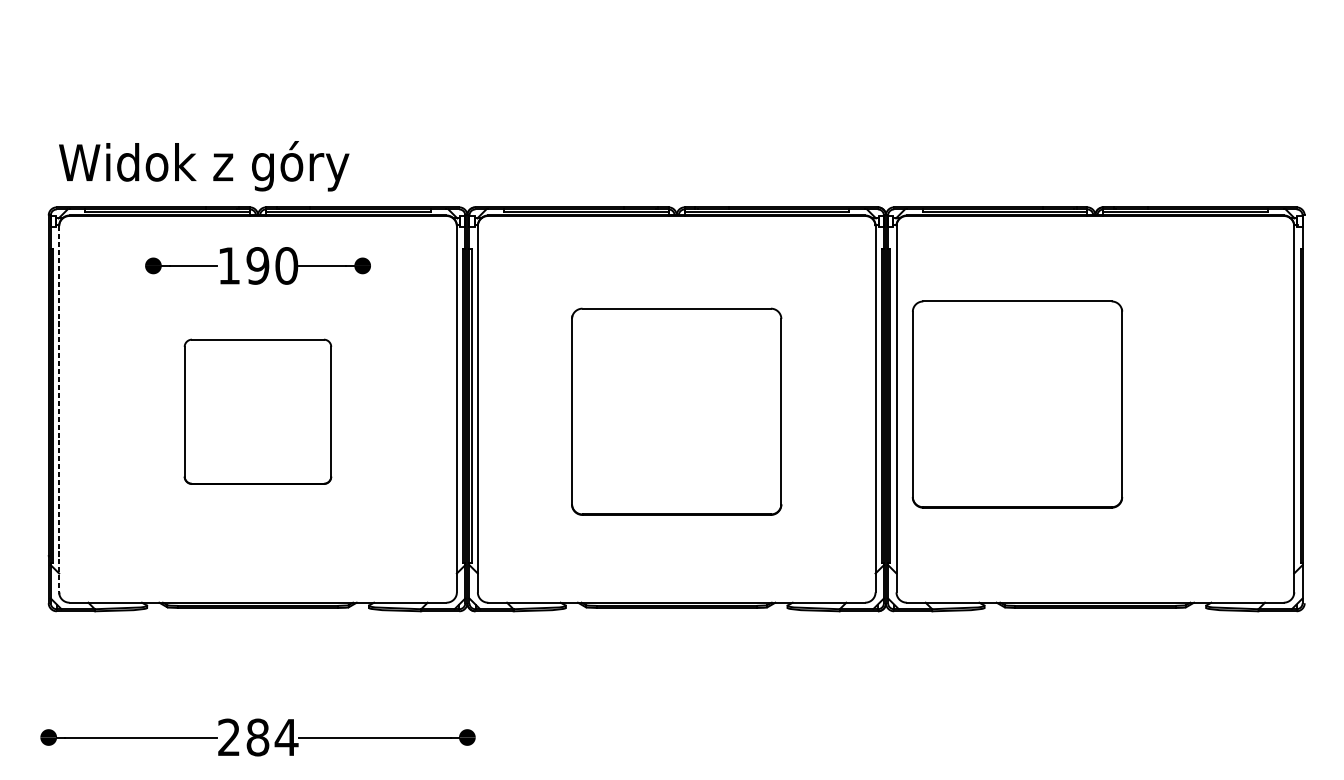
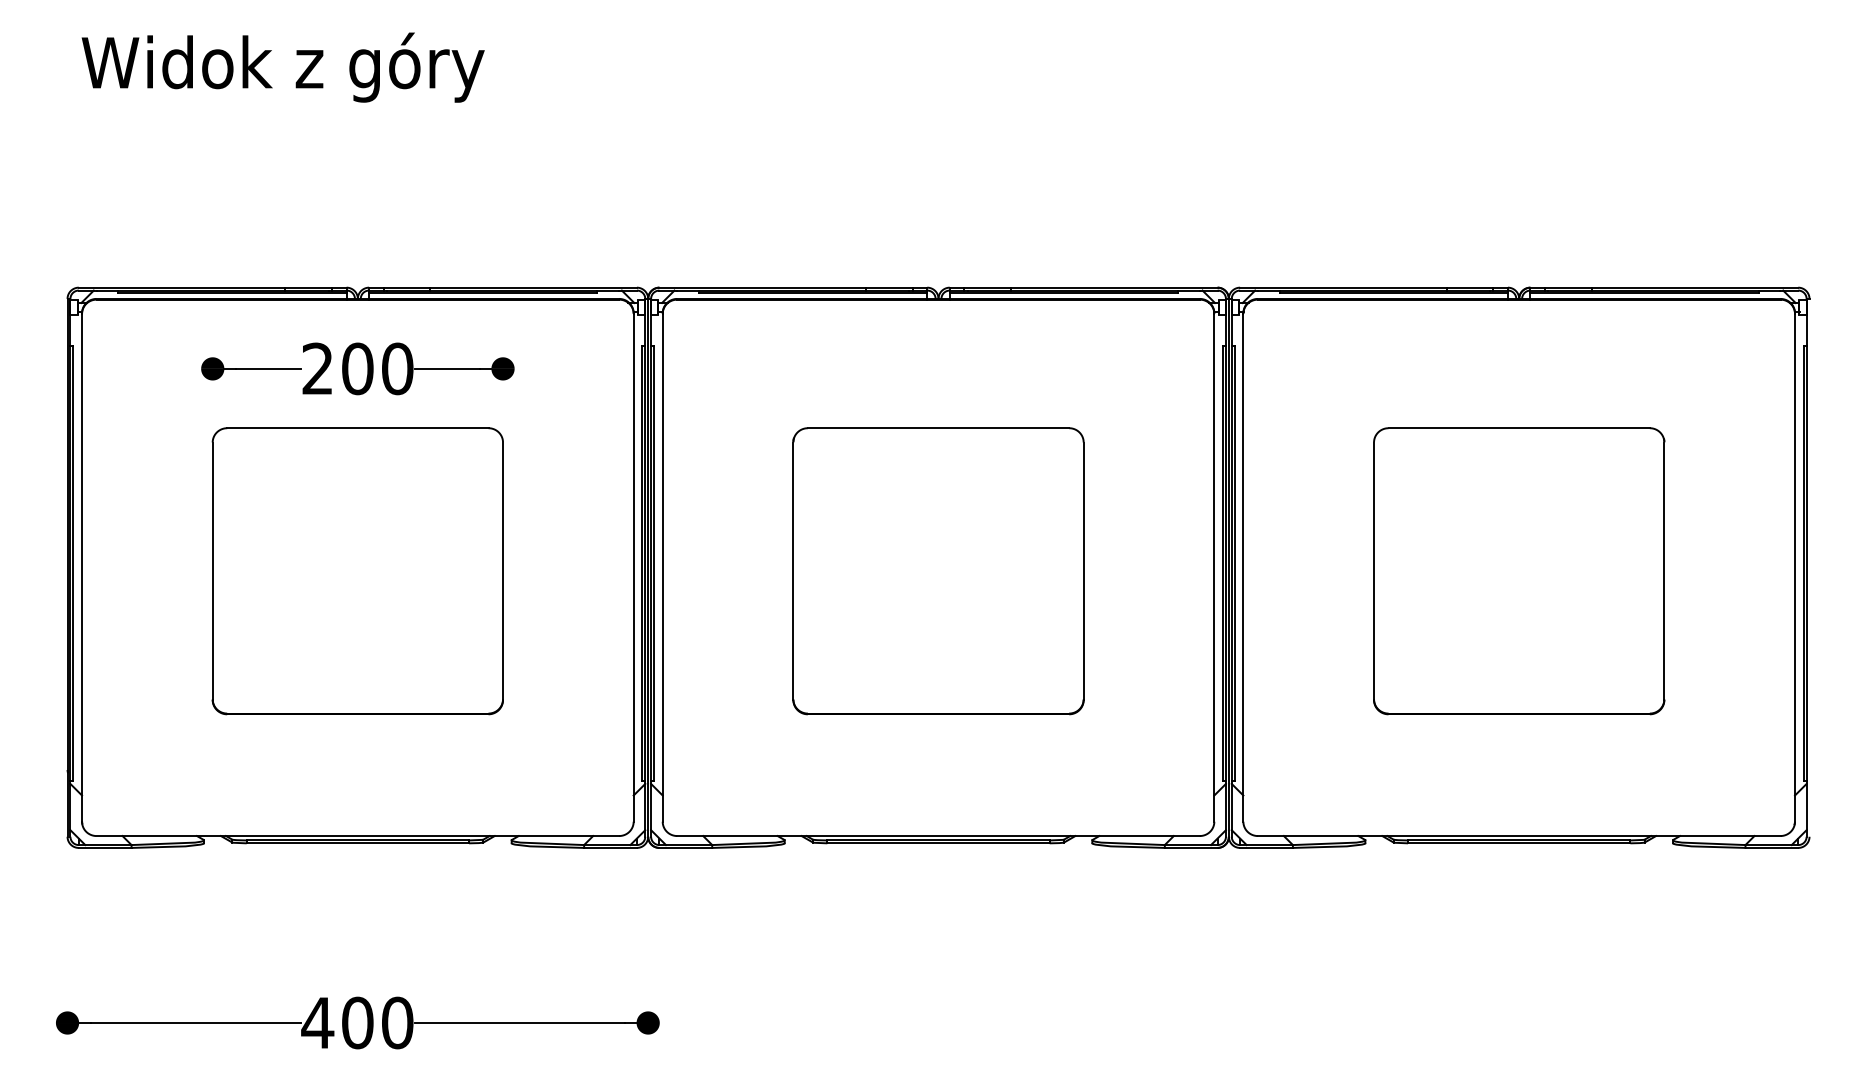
text: (203, 166) -> (282, 67), moved
text: (243, 265) -> (337, 368), 190 -> 200
part: (1017, 404) -> (1519, 571), moved
line: (59, 409) -> (82, 567), dashed -> solid
part: (257, 411) -> (357, 571), size x1.43
text: (257, 737) -> (357, 1022), 284 -> 400

